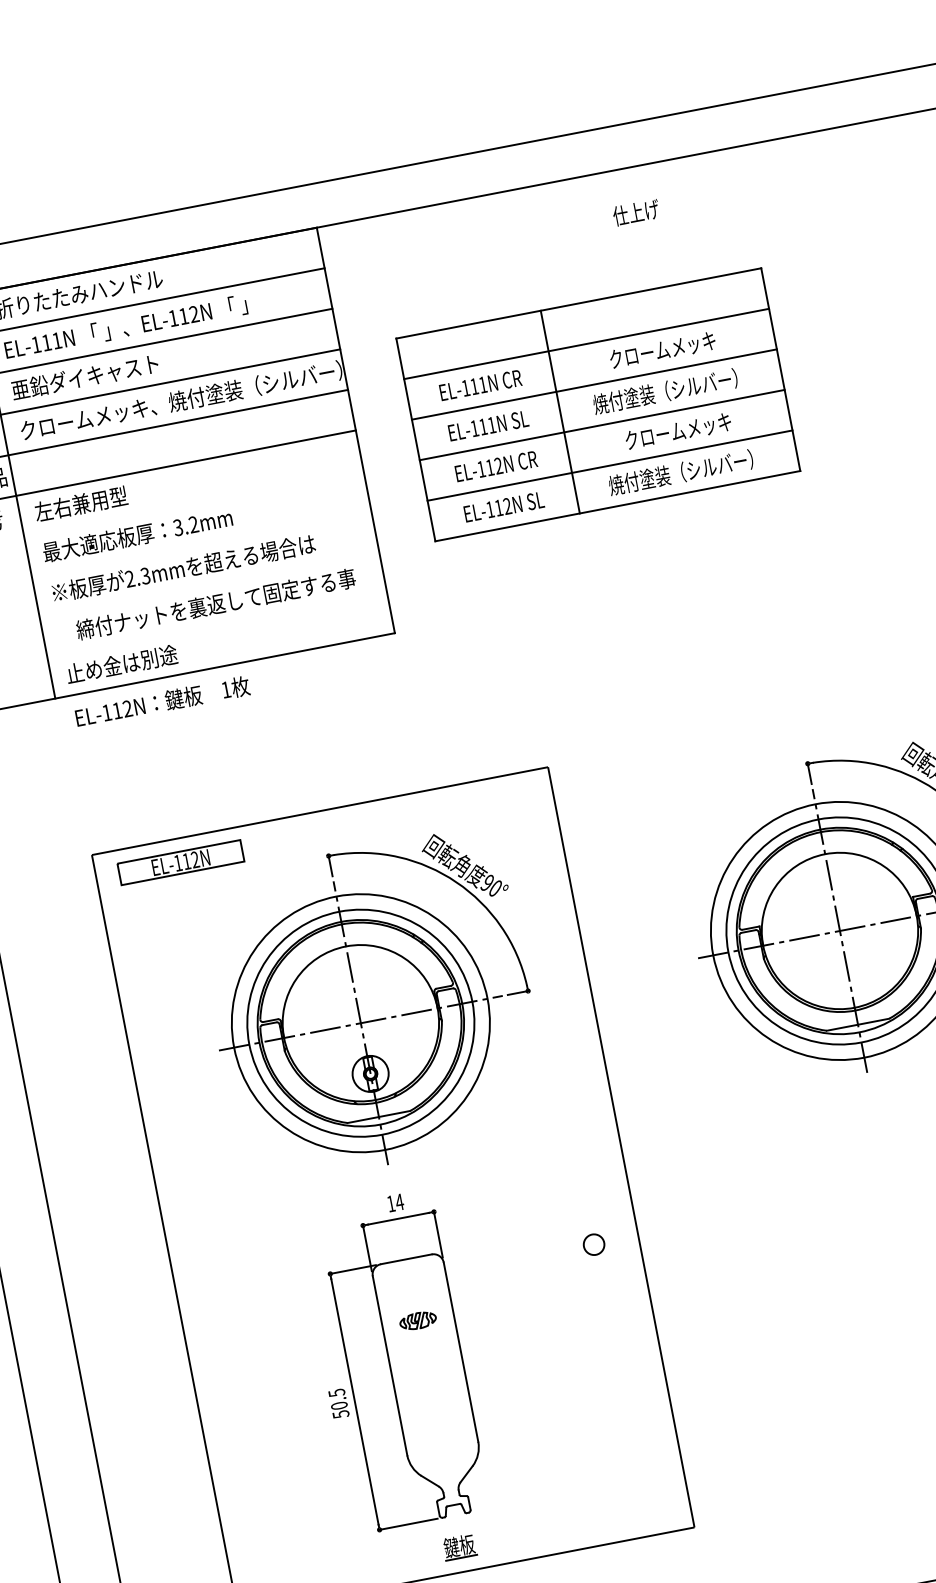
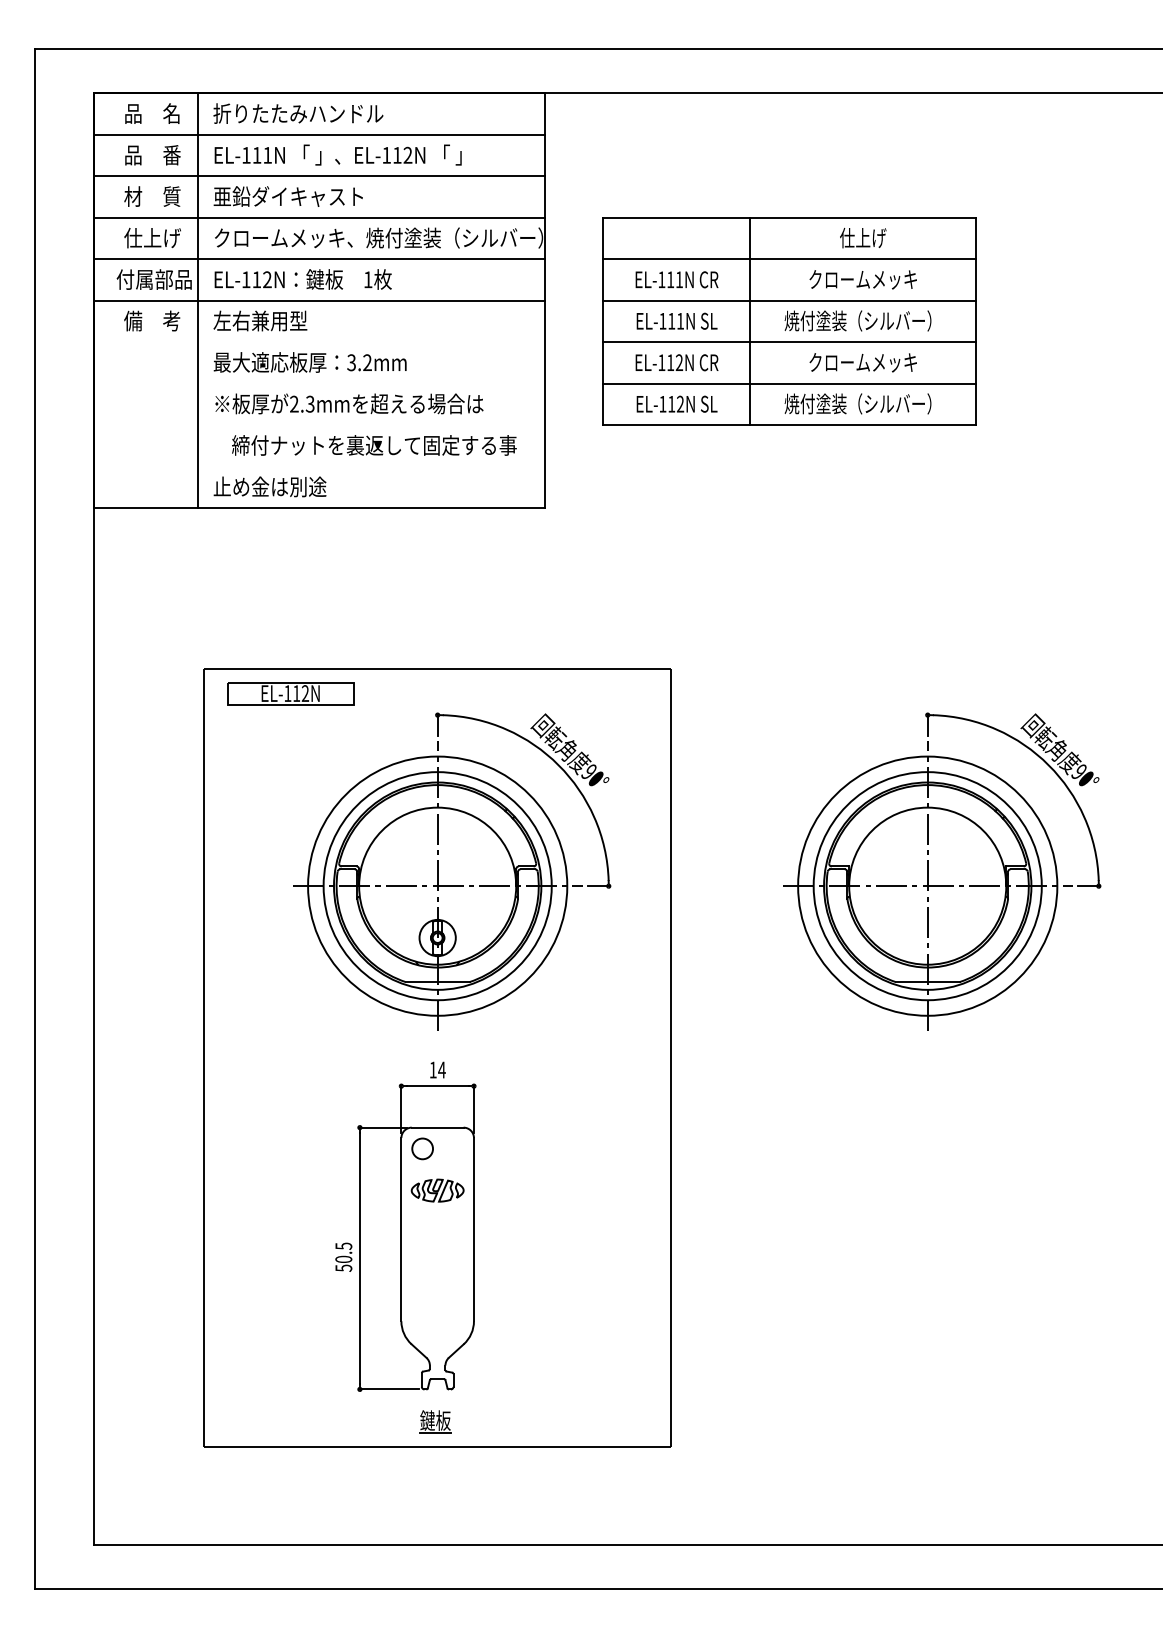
text: (636, 212) -> (863, 237), moved
text: (161, 701) -> (302, 279), moved
circle: (593, 1244) -> (422, 1148), moved
part: (417, 1320) -> (437, 1190), size x1.43

